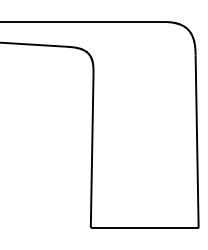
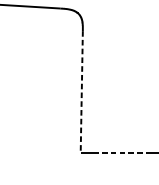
line: (92, 151) -> (82, 92), solid -> dashed
line: (144, 227) -> (123, 152), solid -> dashed

